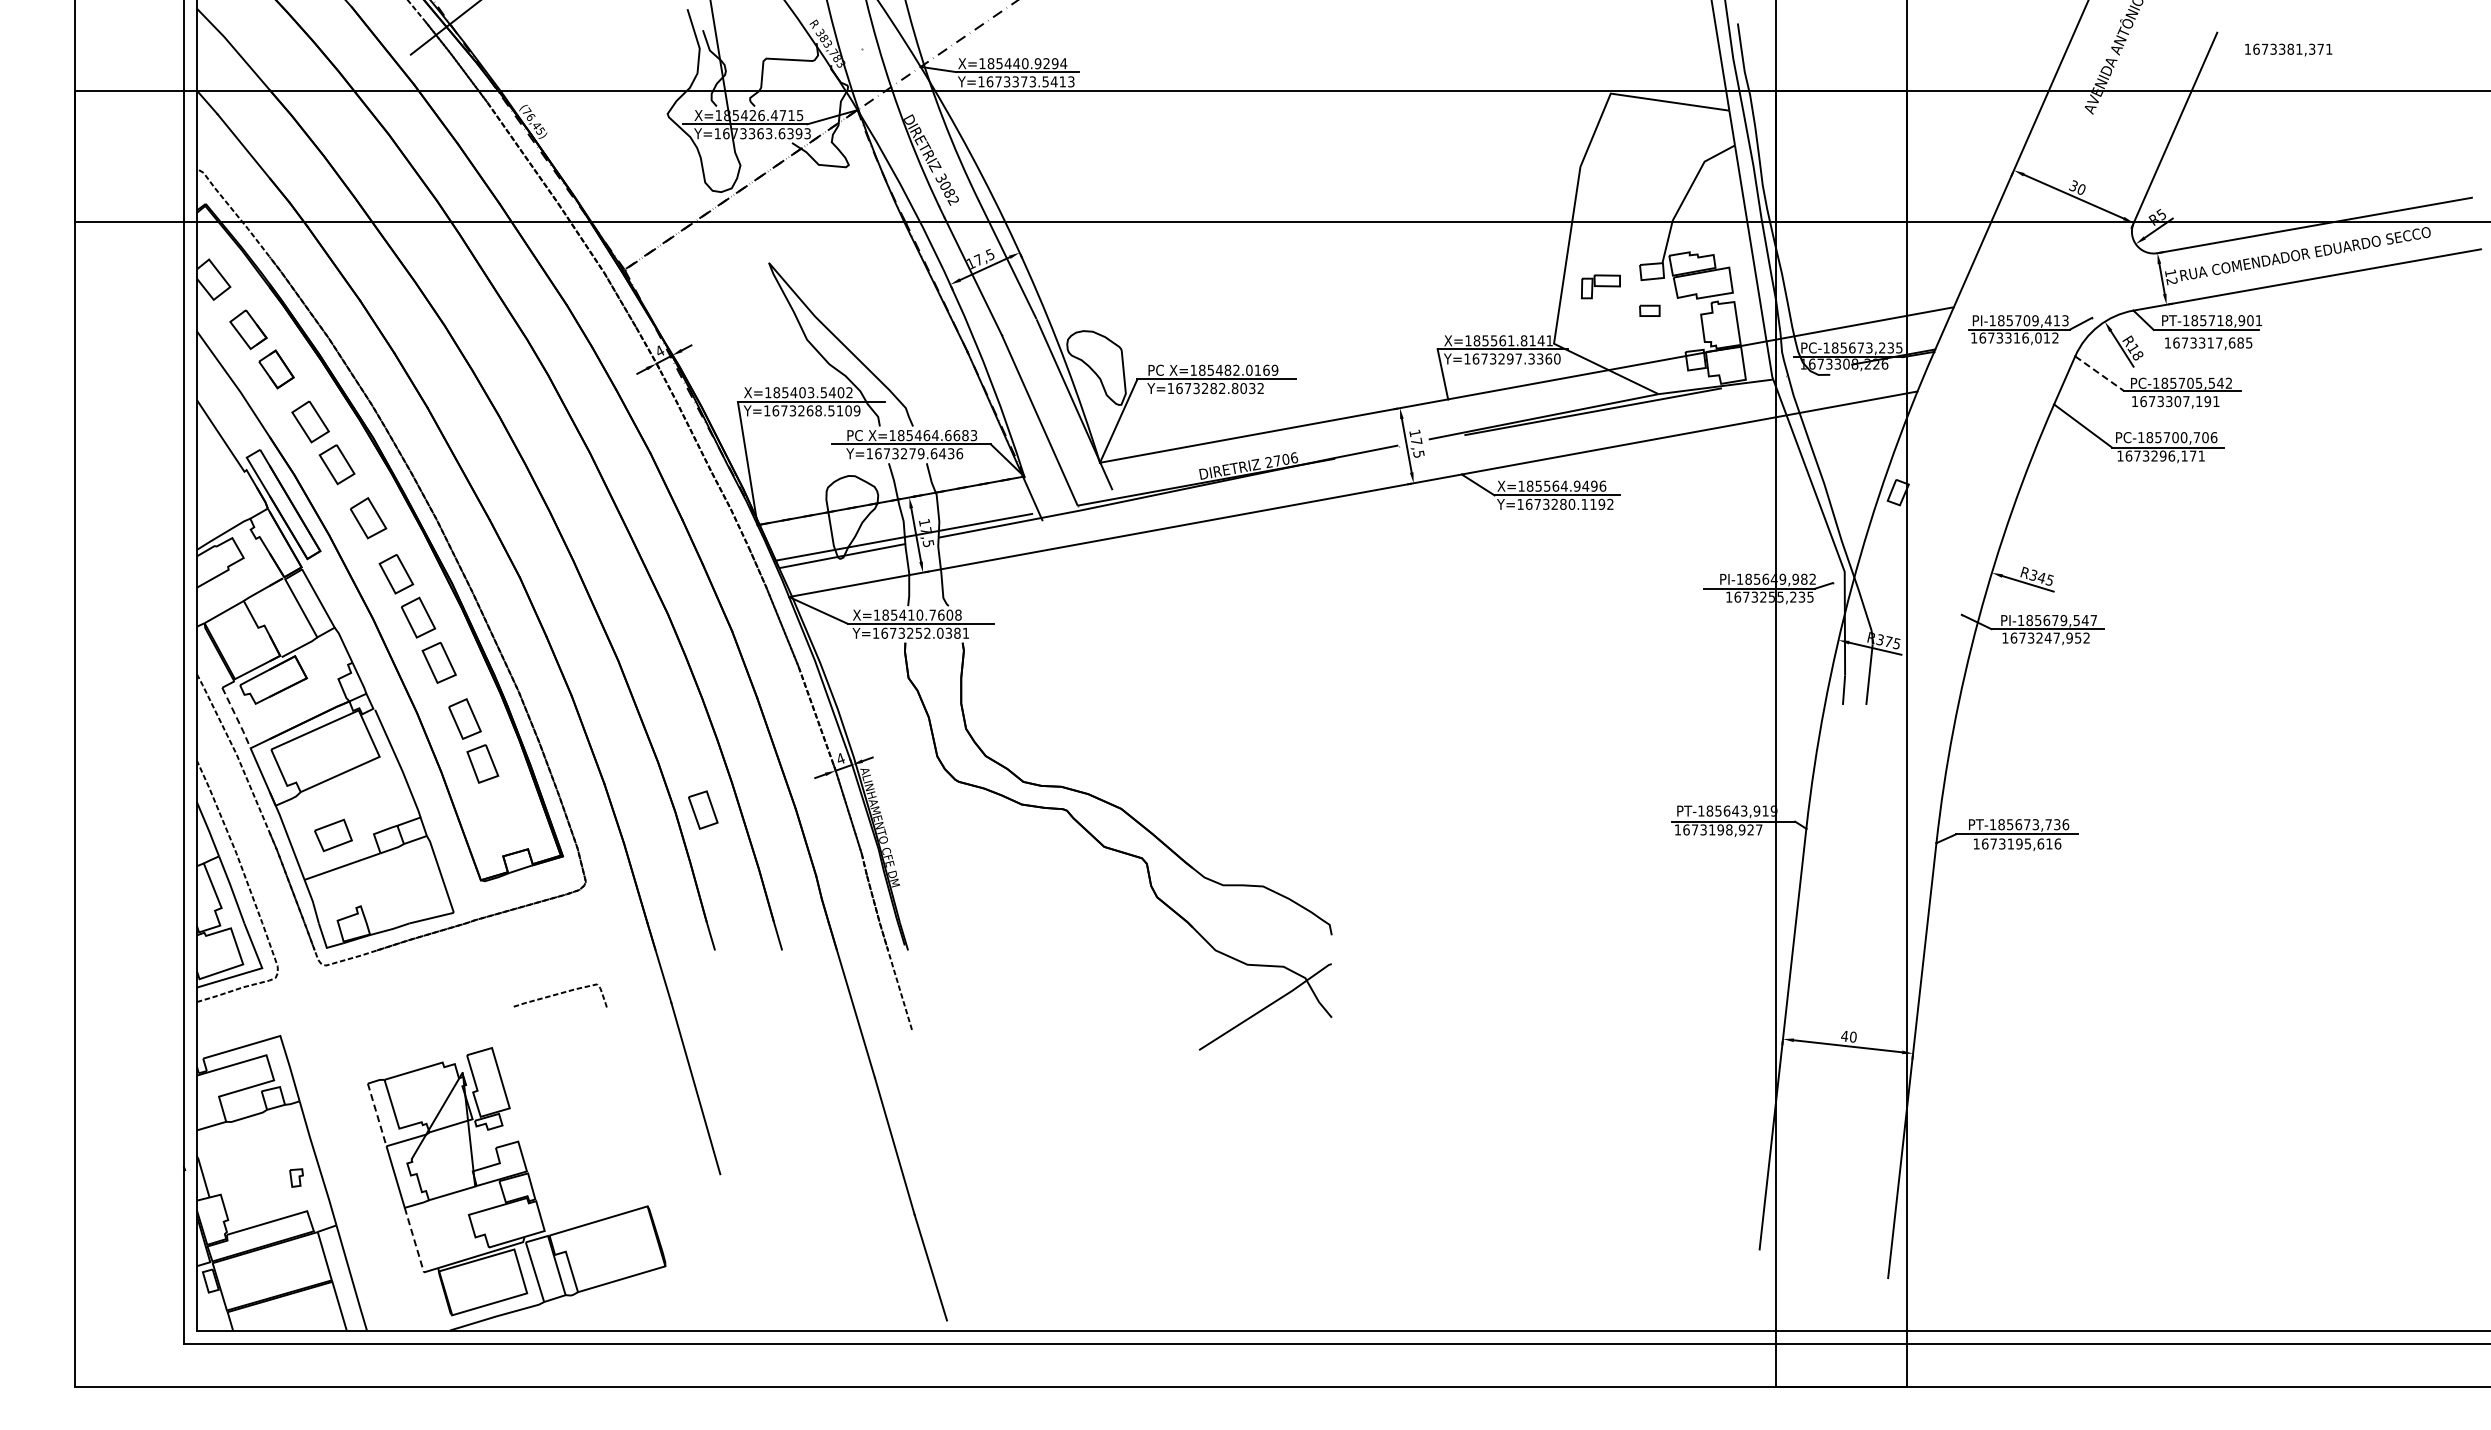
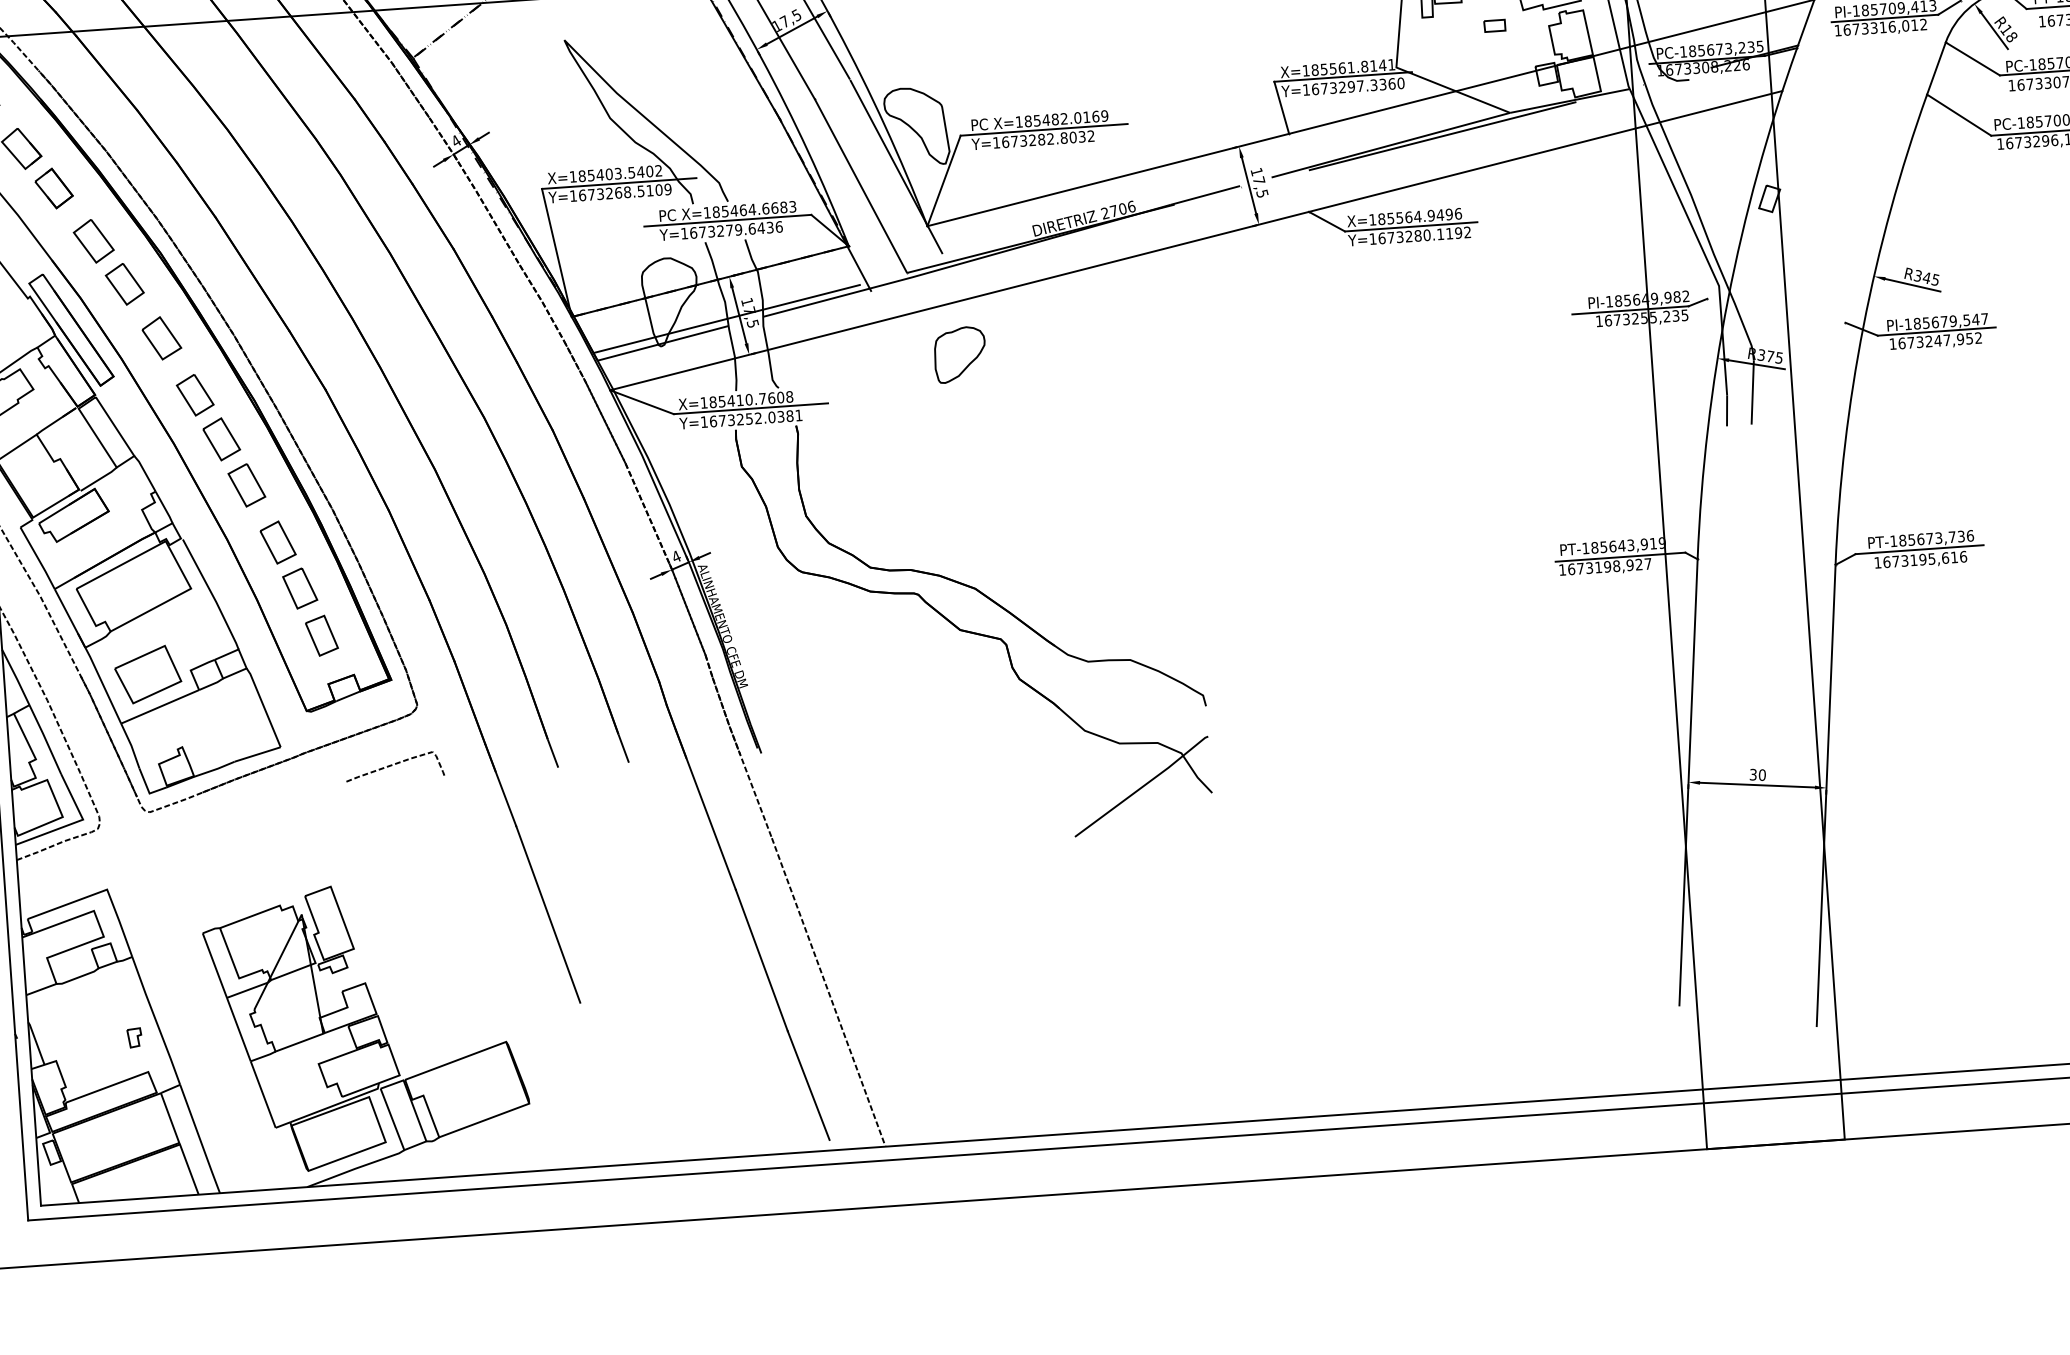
line: (2100, 374) -> (1973, 59), dashed -> solid
part: (1122, 586) -> (960, 354), added
line: (237, 718) -> (38, 558), dashed -> solid
part: (703, 809) -> (322, 635), moved
part: (333, 835) -> (148, 674), size x1.67
curve: (561, 993) -> (395, 764), moved
text: (1844, 1035) -> (1752, 774), 40 -> 30
line: (377, 1114) -> (215, 965), dashed -> solid
line: (955, 1180) -> (828, 992), added
line: (414, 1240) -> (263, 1094), dashed -> solid

